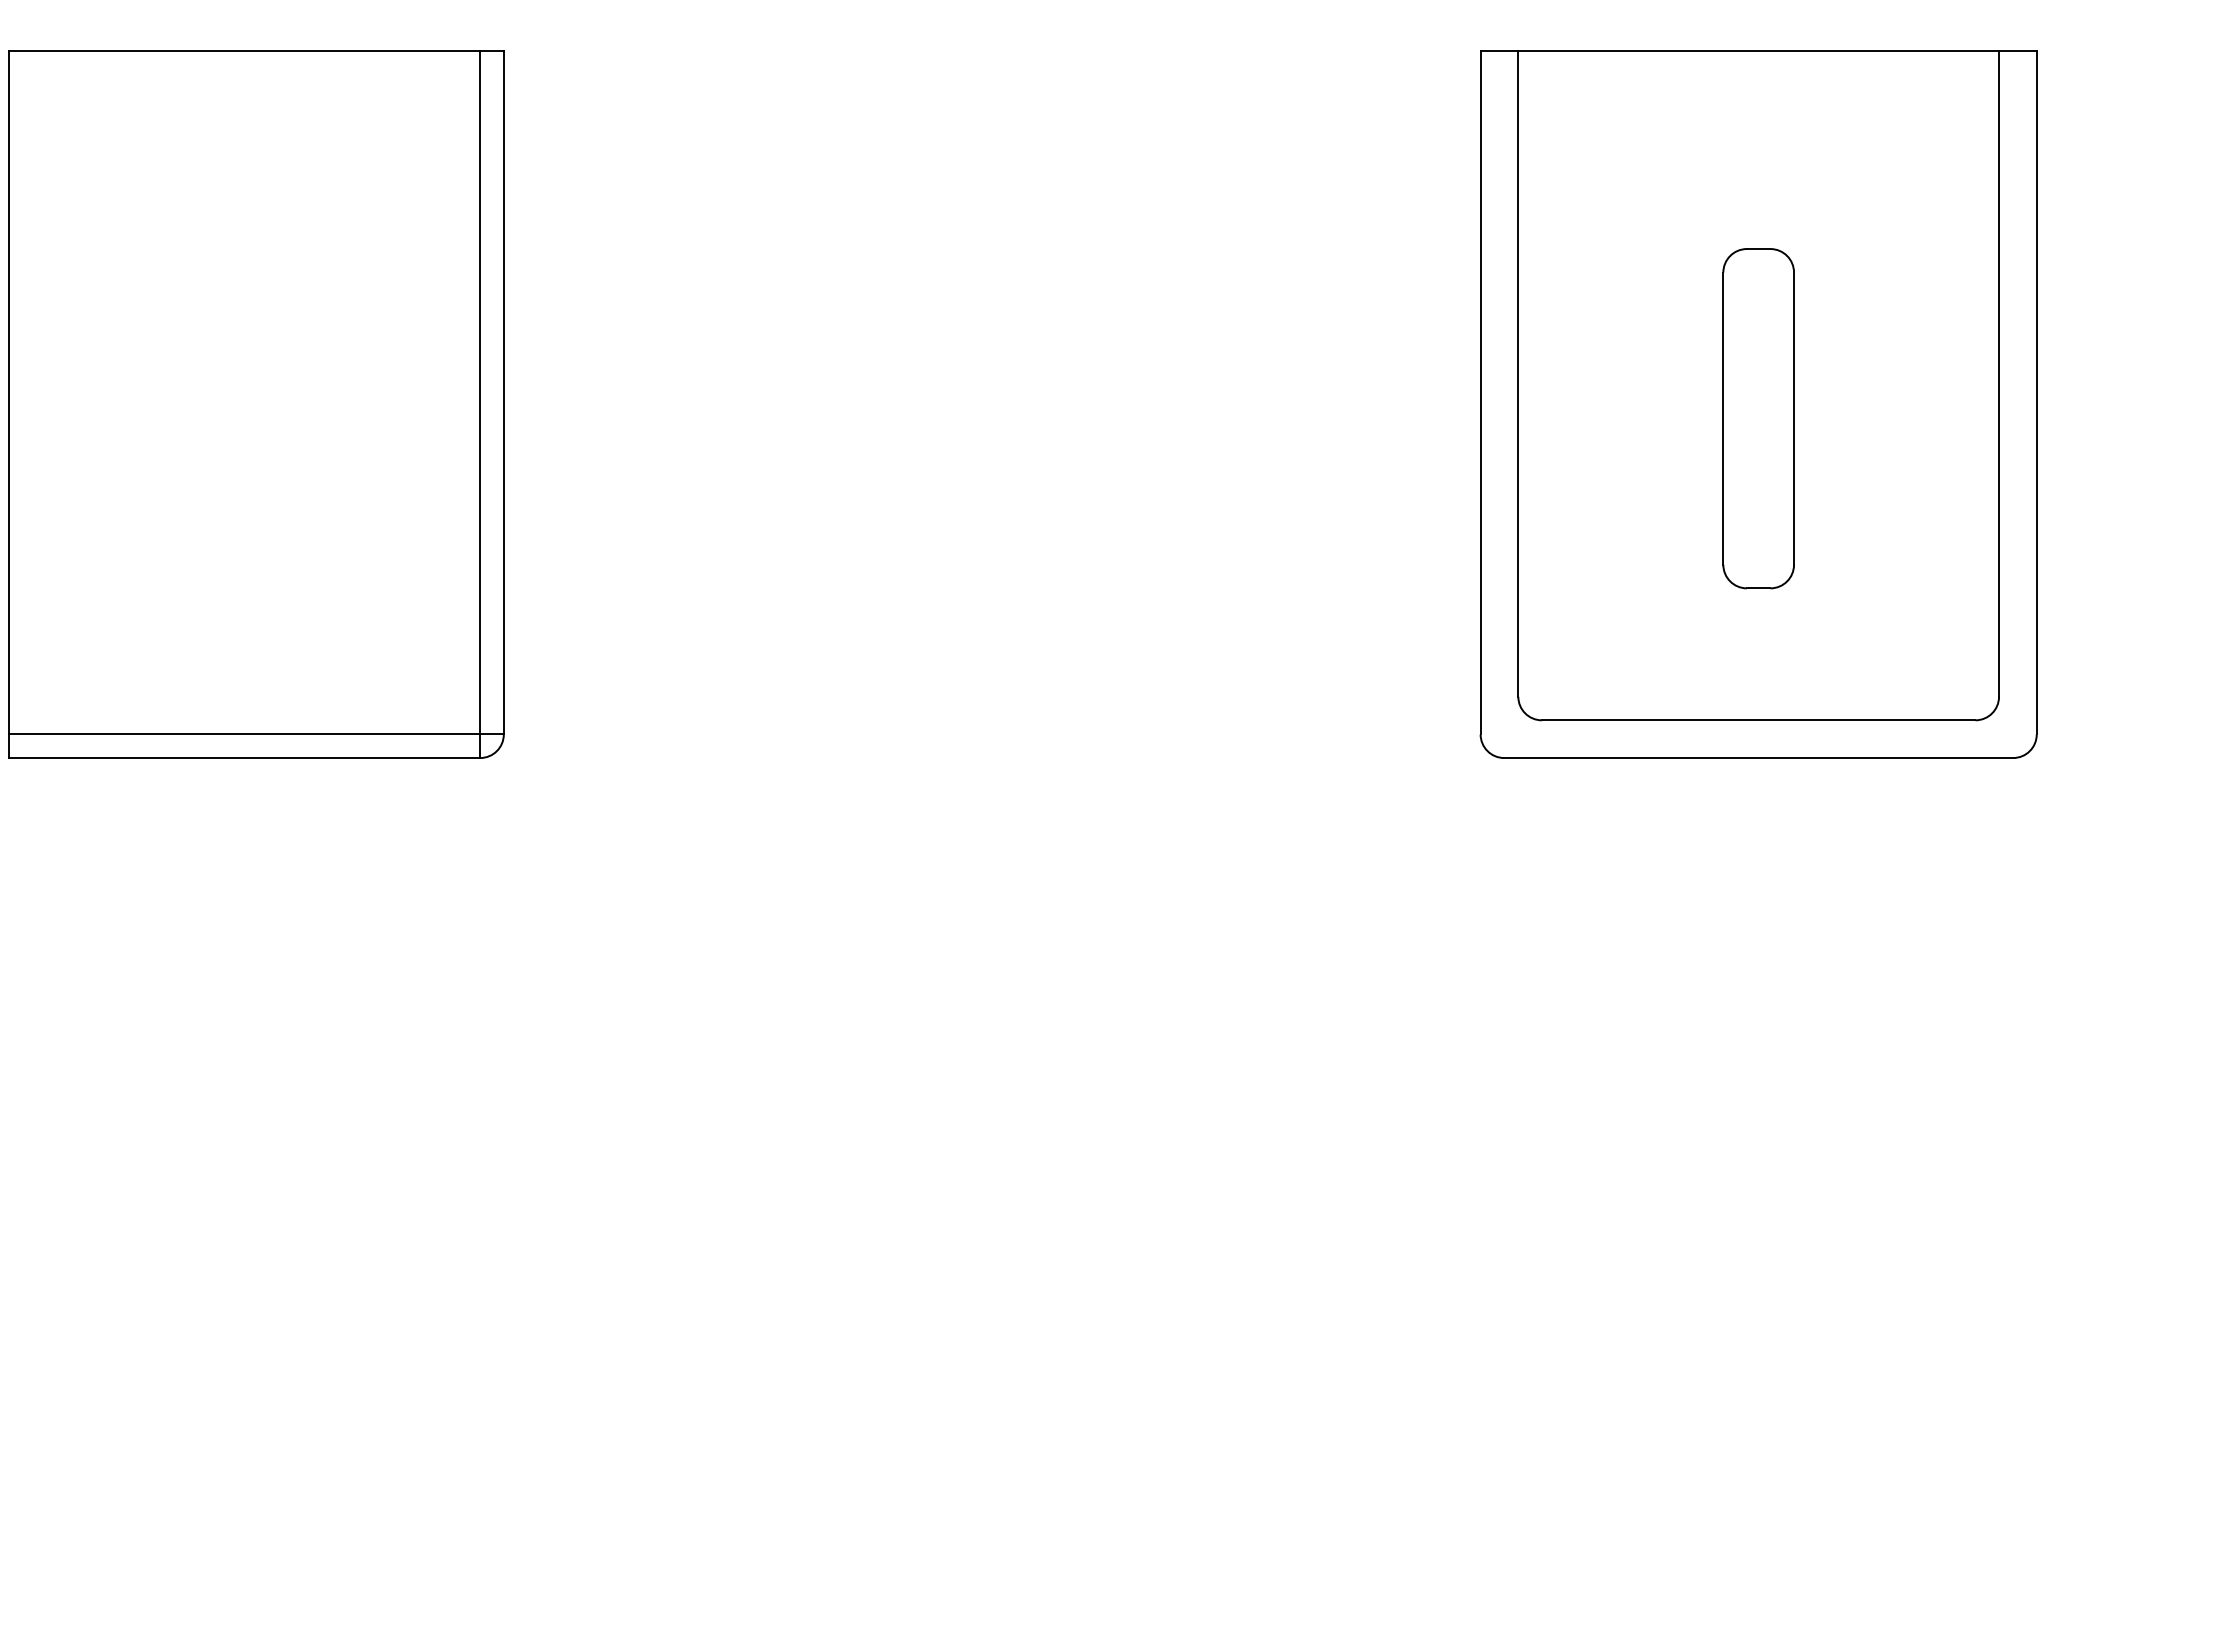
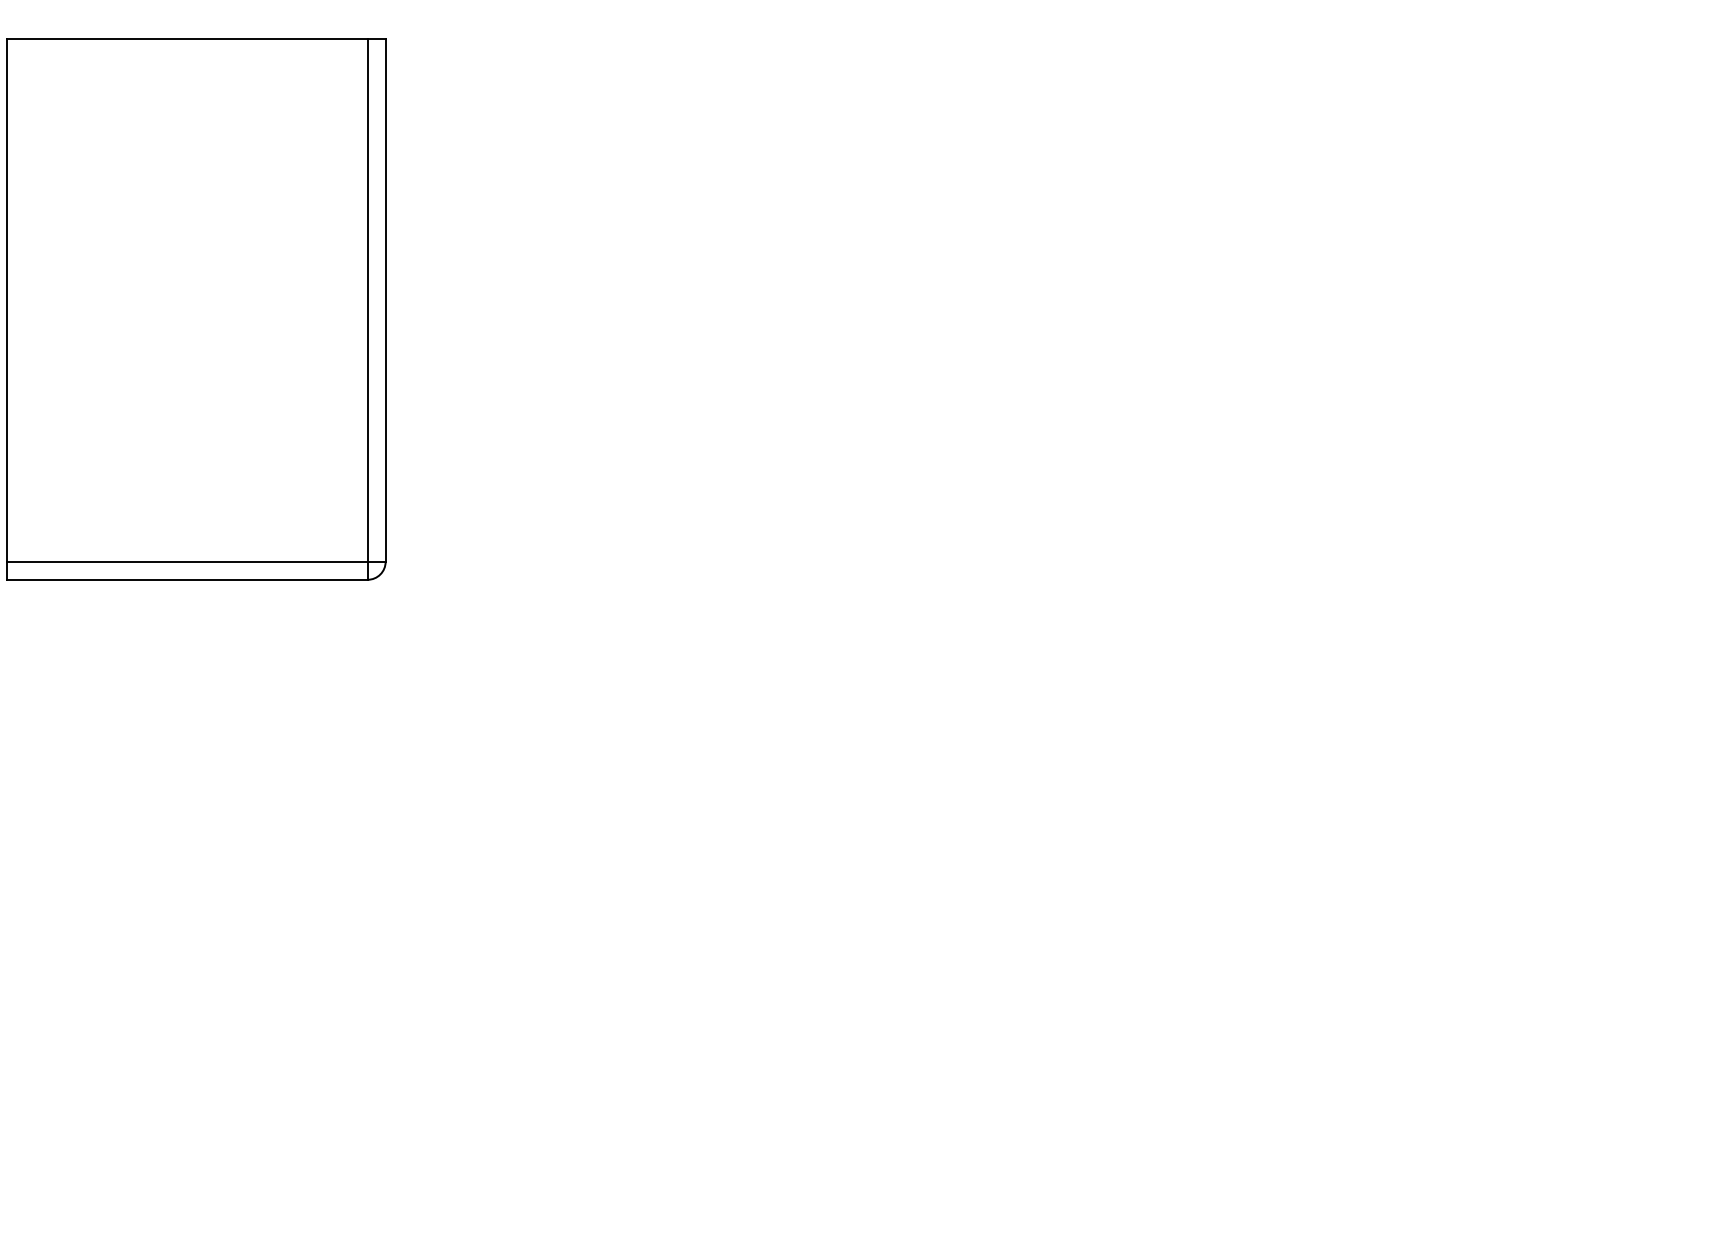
part: (1758, 404) -> (1345, 309), removed

